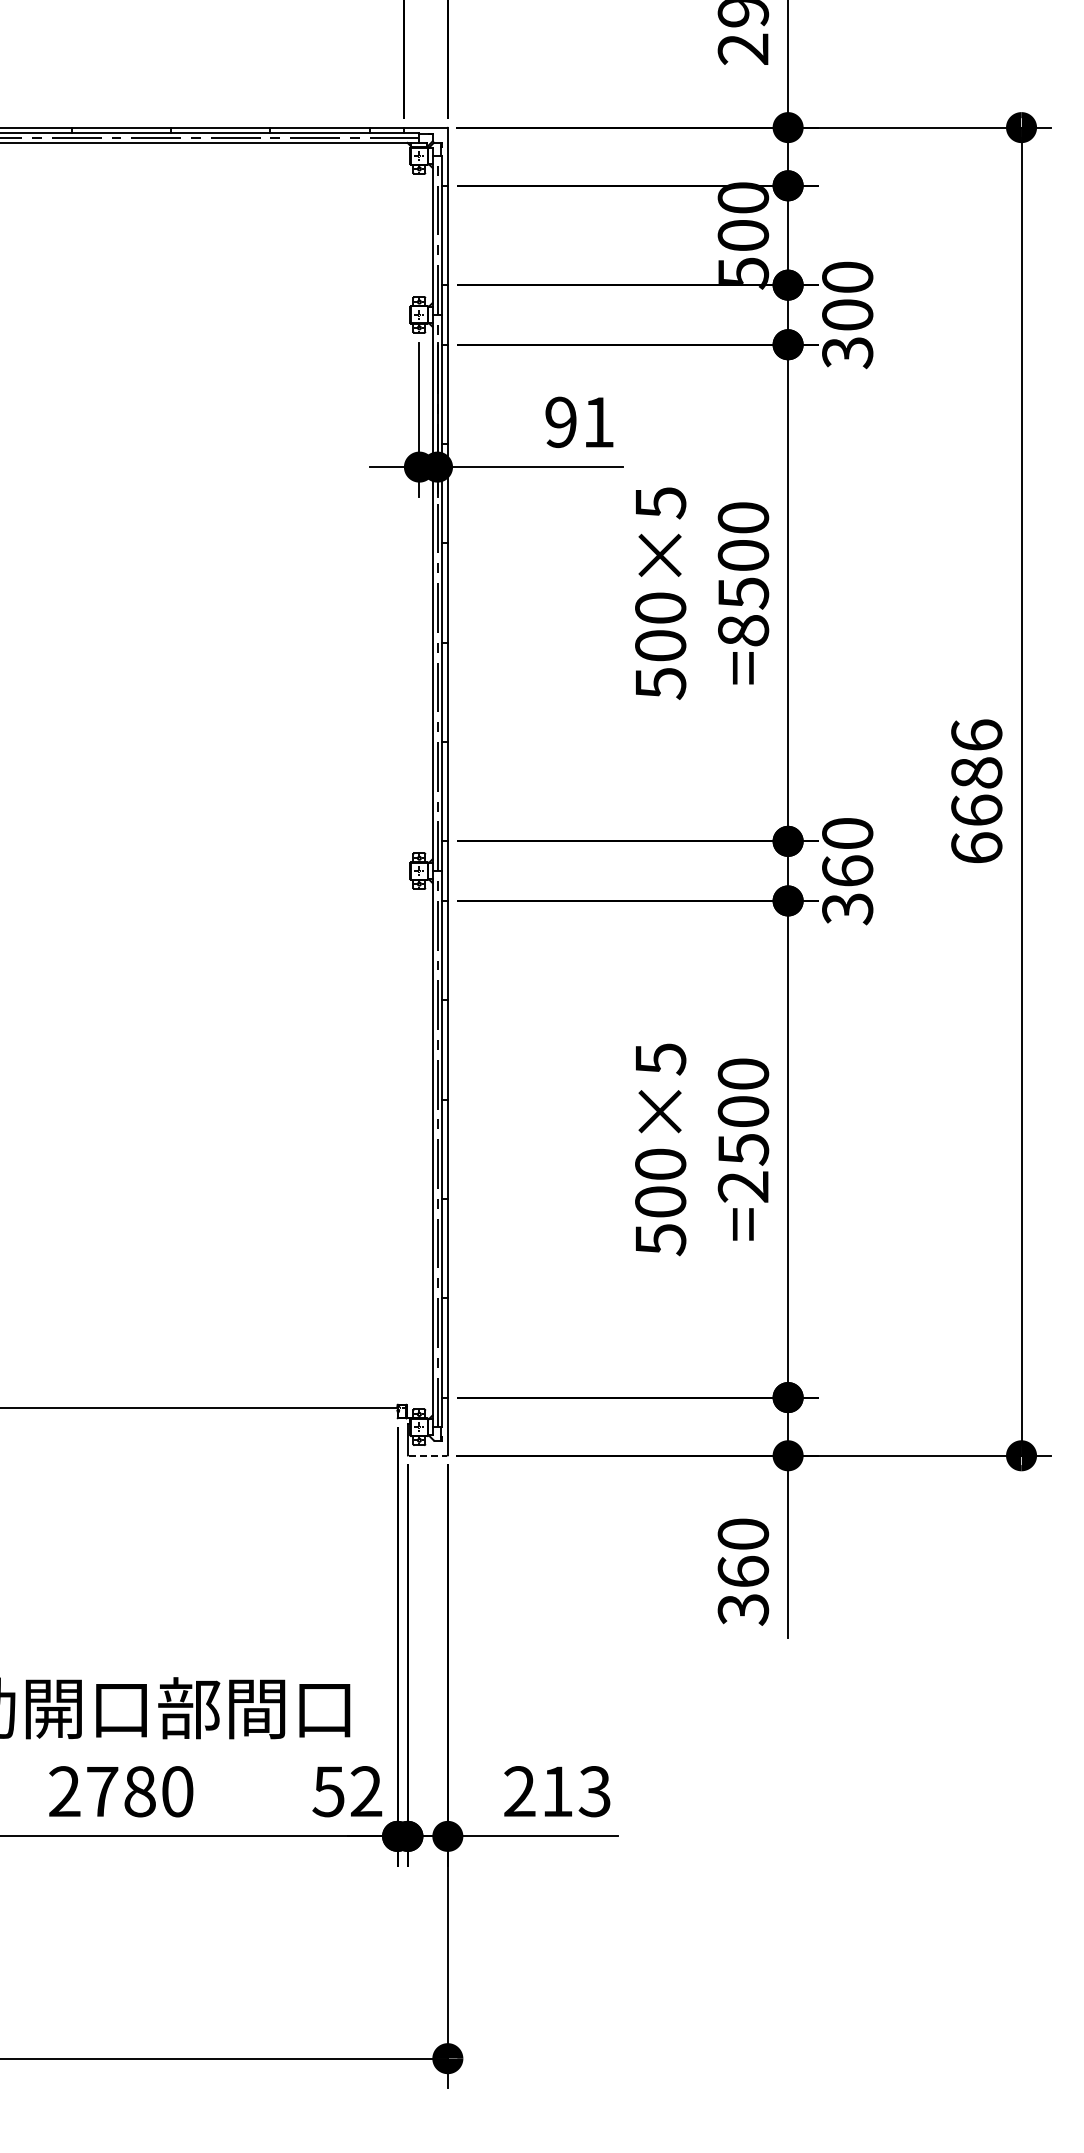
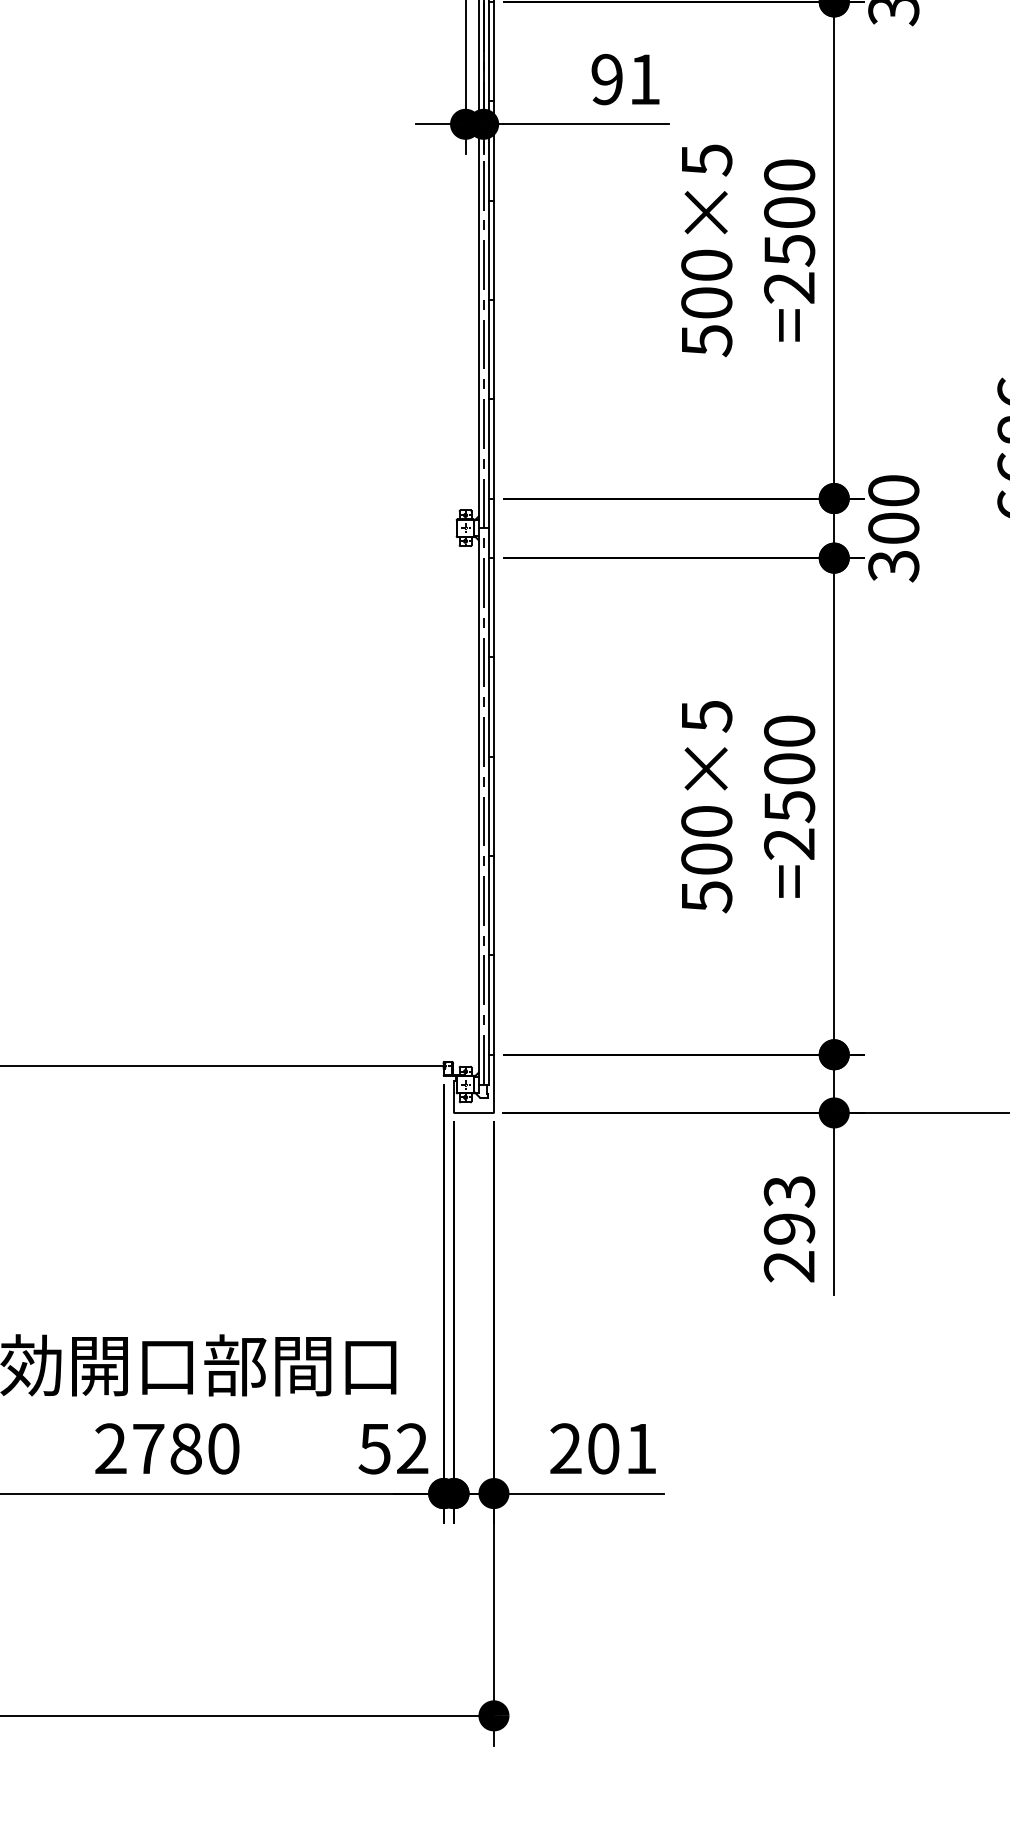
text: (743, 630) -> (789, 287), =8500 -> =2500
text: (847, 870) -> (893, 527), 360 -> 300
line: (428, 1455) -> (474, 1112), dashed -> solid
text: (743, 1571) -> (789, 1228), 360 -> 293
text: (576, 1791) -> (622, 1448), 213 -> 201

